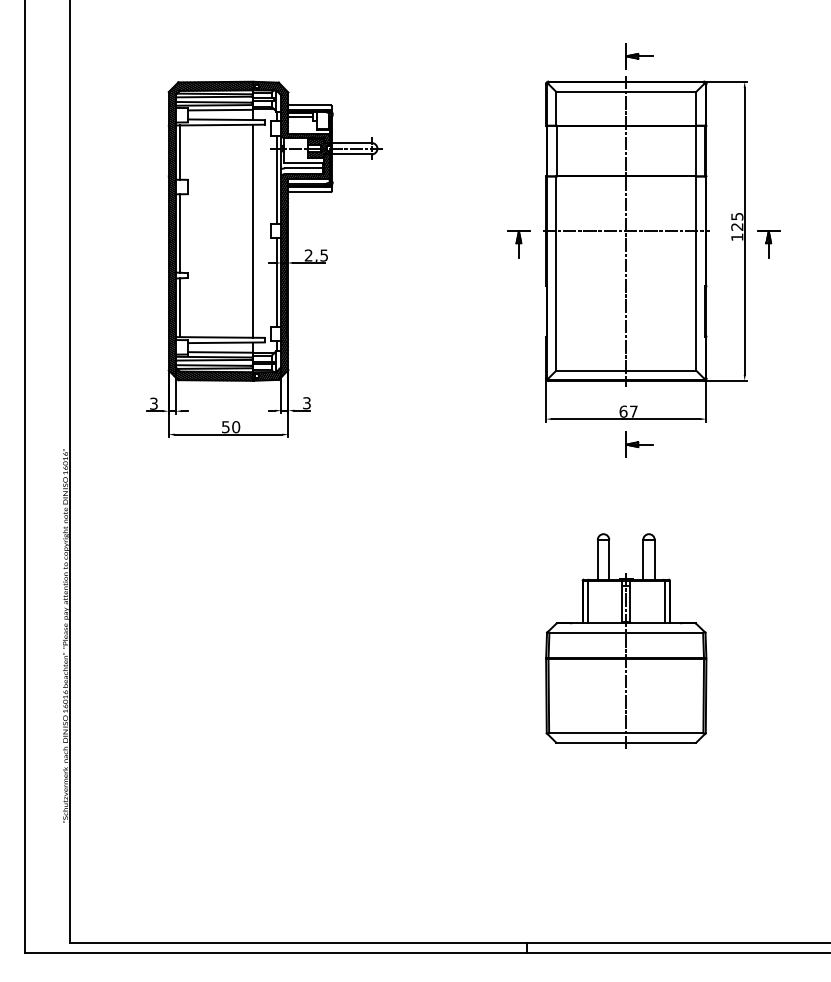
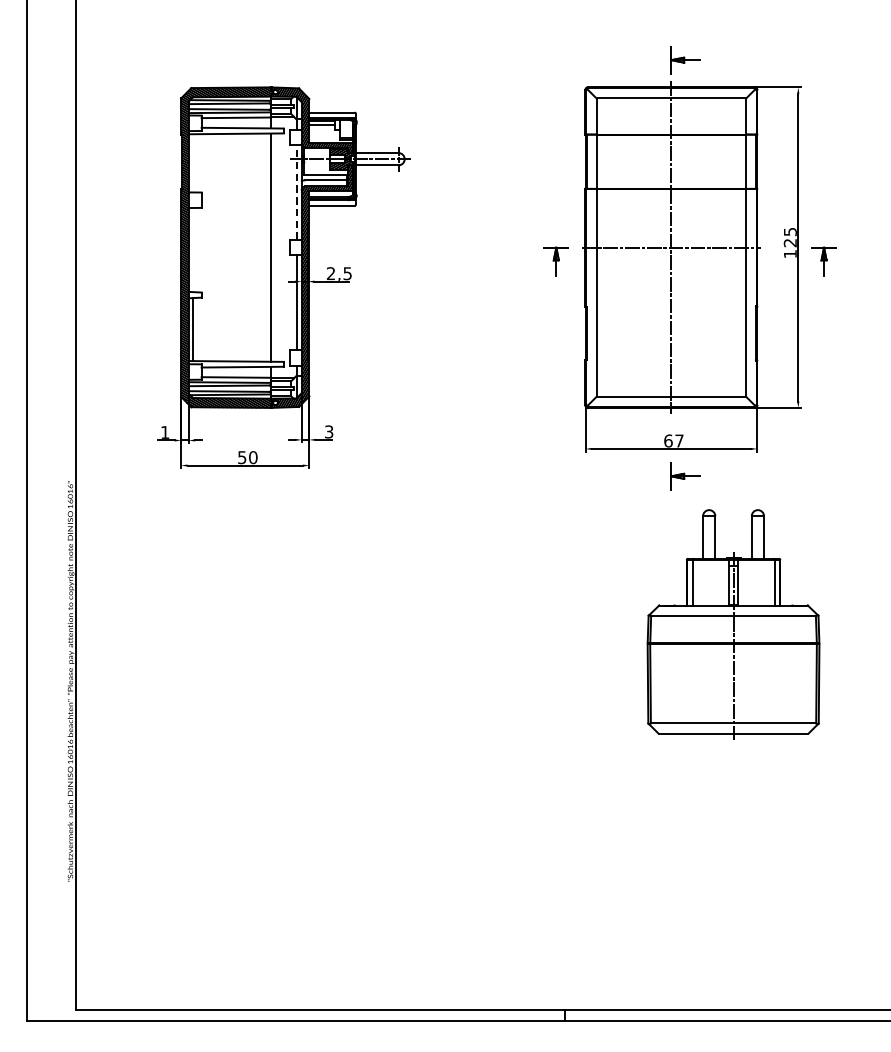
line: (179, 152) -> (192, 163), removed
line: (276, 179) -> (296, 192), solid -> dashed
line: (179, 233) -> (192, 250), removed
text: (153, 403) -> (164, 432), 3 -> 1
part: (626, 640) -> (733, 624), moved

